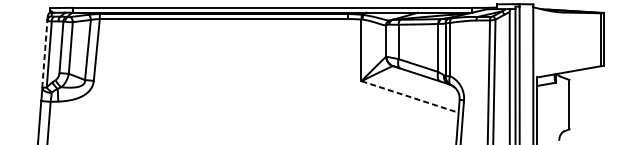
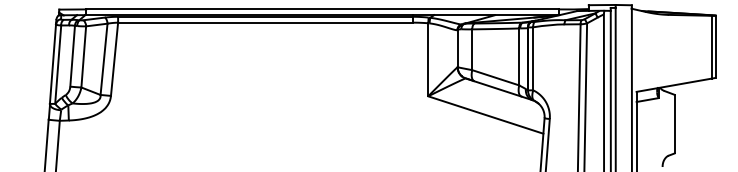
line: (44, 54) -> (52, 64), dashed -> solid
line: (409, 97) -> (485, 115), dashed -> solid

